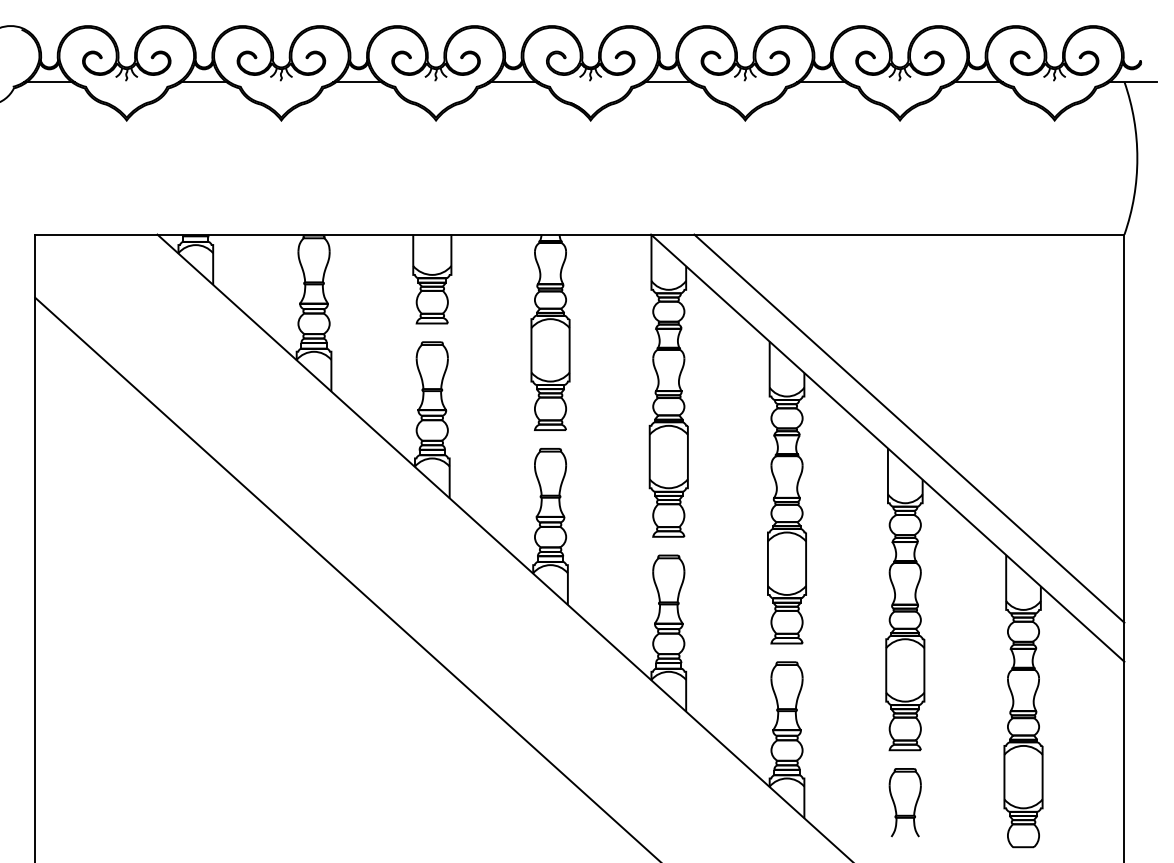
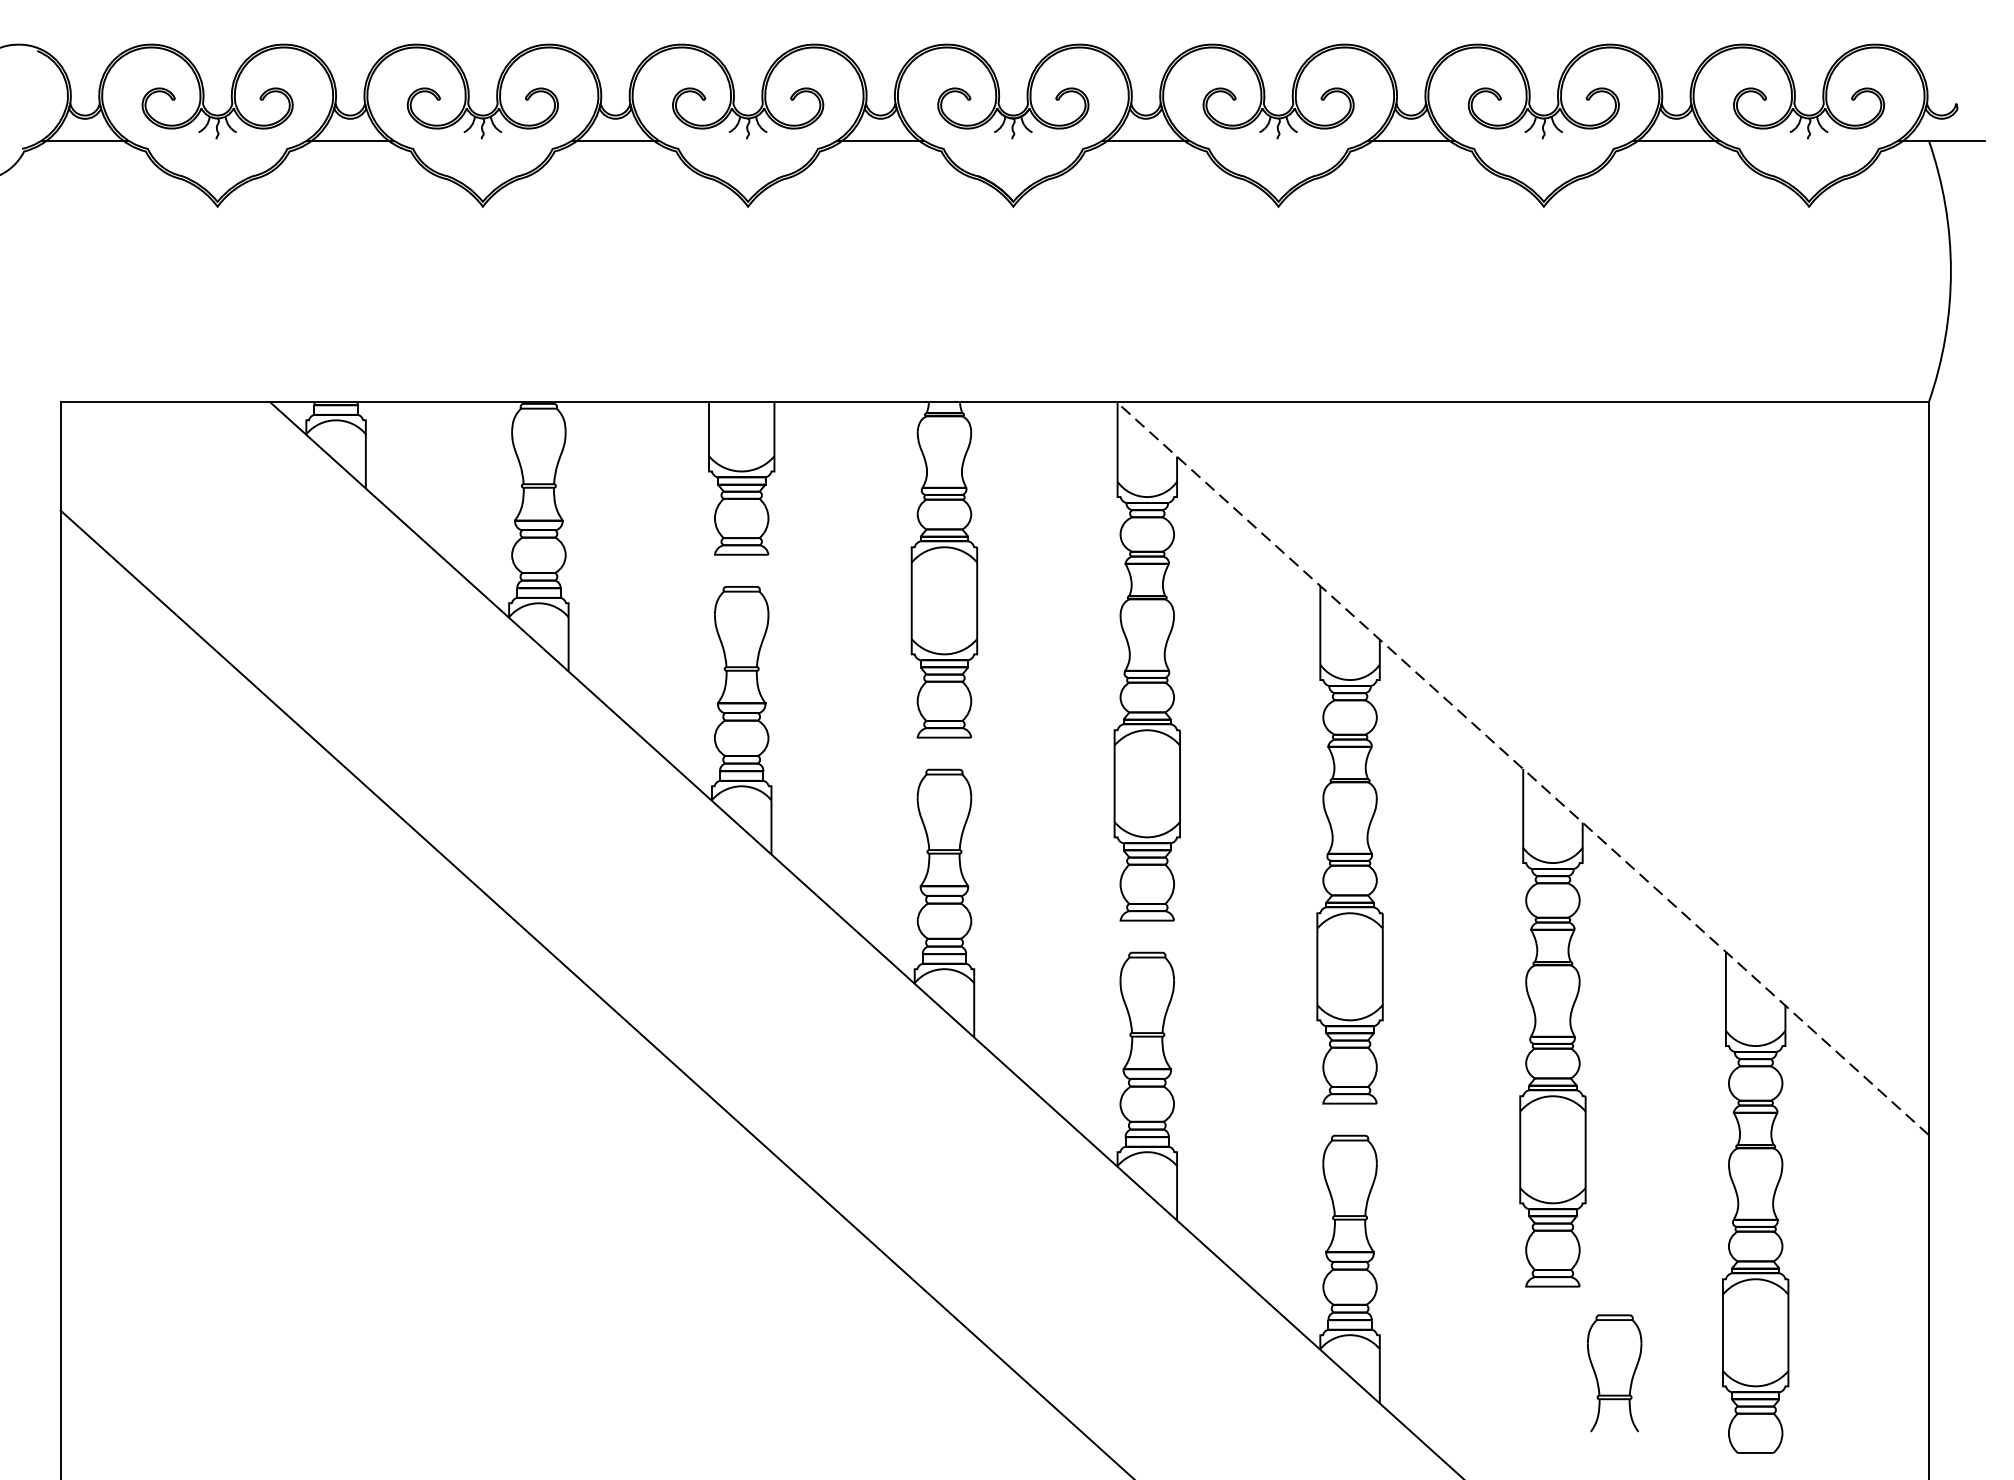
line: (909, 428) -> (1560, 734), removed
line: (887, 448) -> (1522, 769), solid -> dashed
part: (904, 802) -> (1613, 1372), moved

